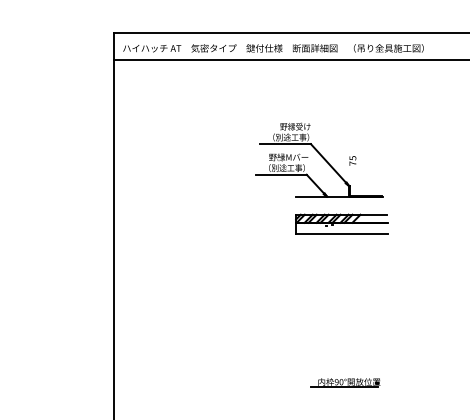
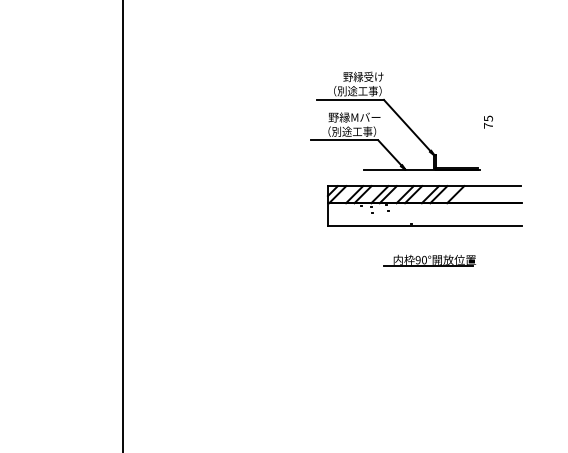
text: (352, 160) -> (487, 121), moved
part: (341, 223) -> (424, 205), size x1.6
part: (345, 382) -> (429, 260), moved

